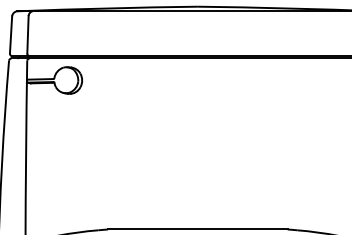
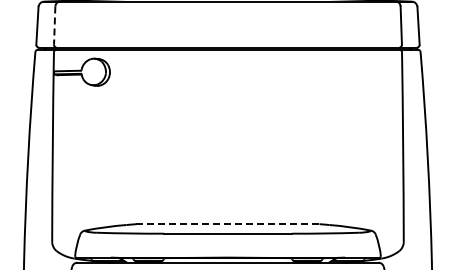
line: (27, 35) -> (54, 26), solid -> dashed
line: (197, 229) -> (227, 224), solid -> dashed

